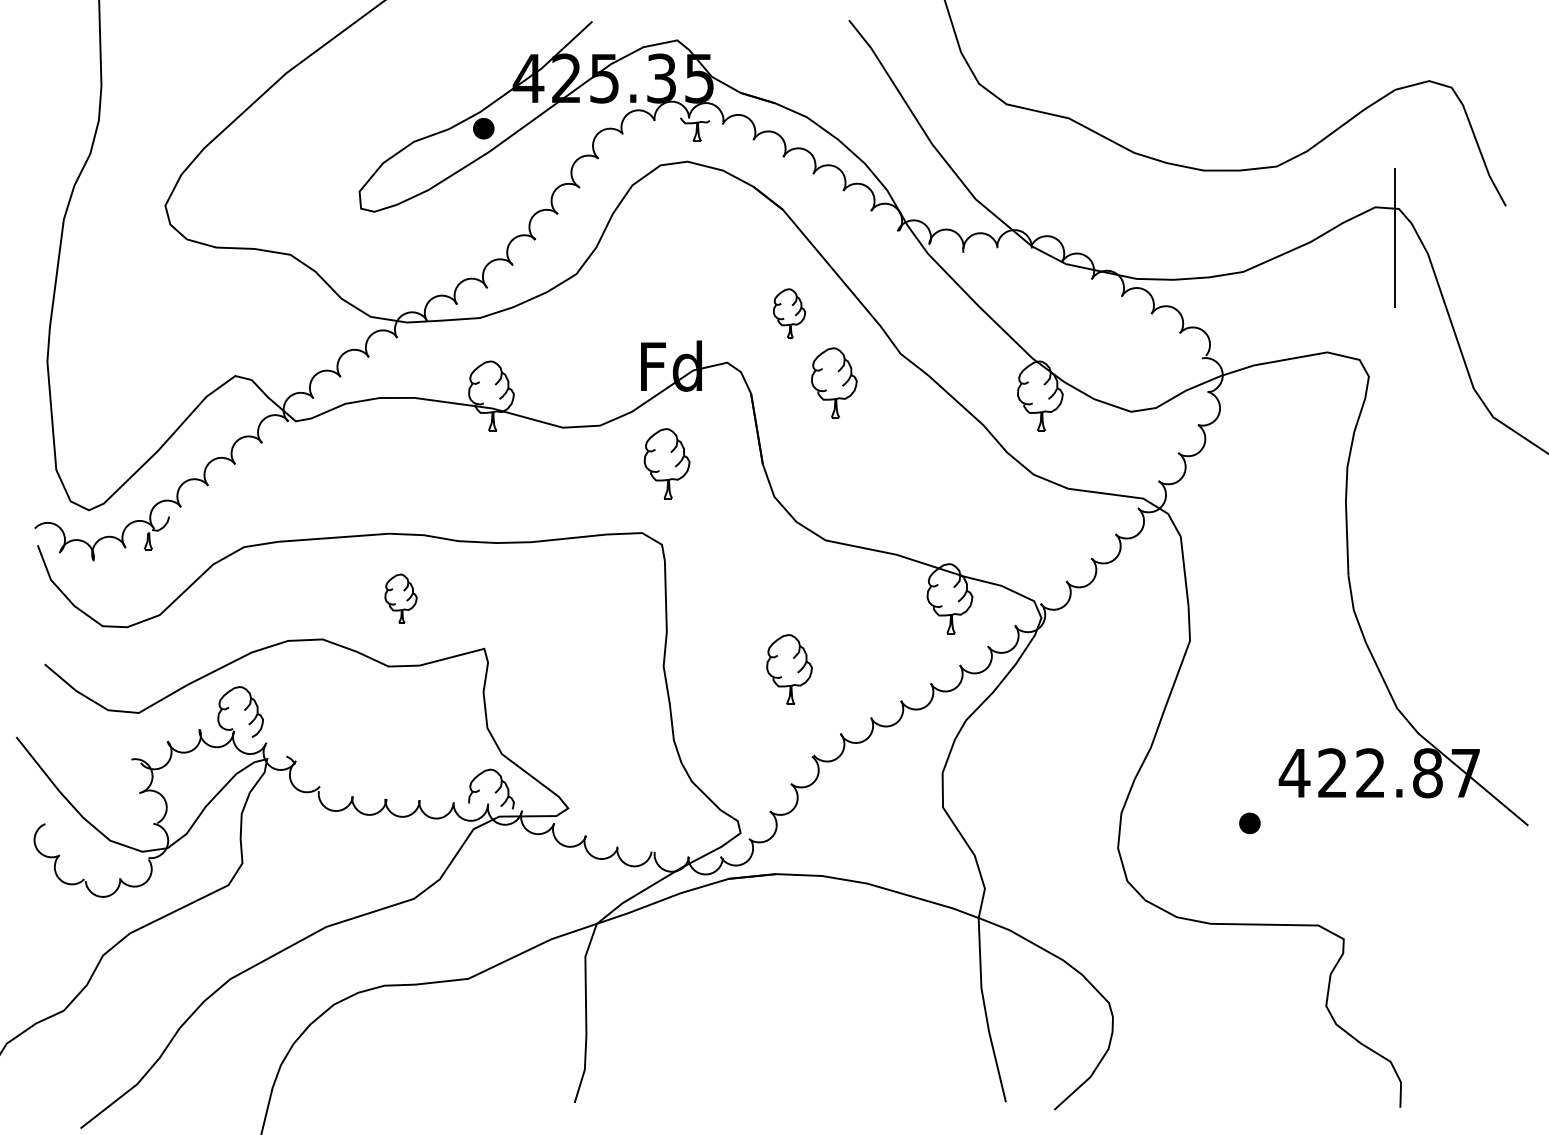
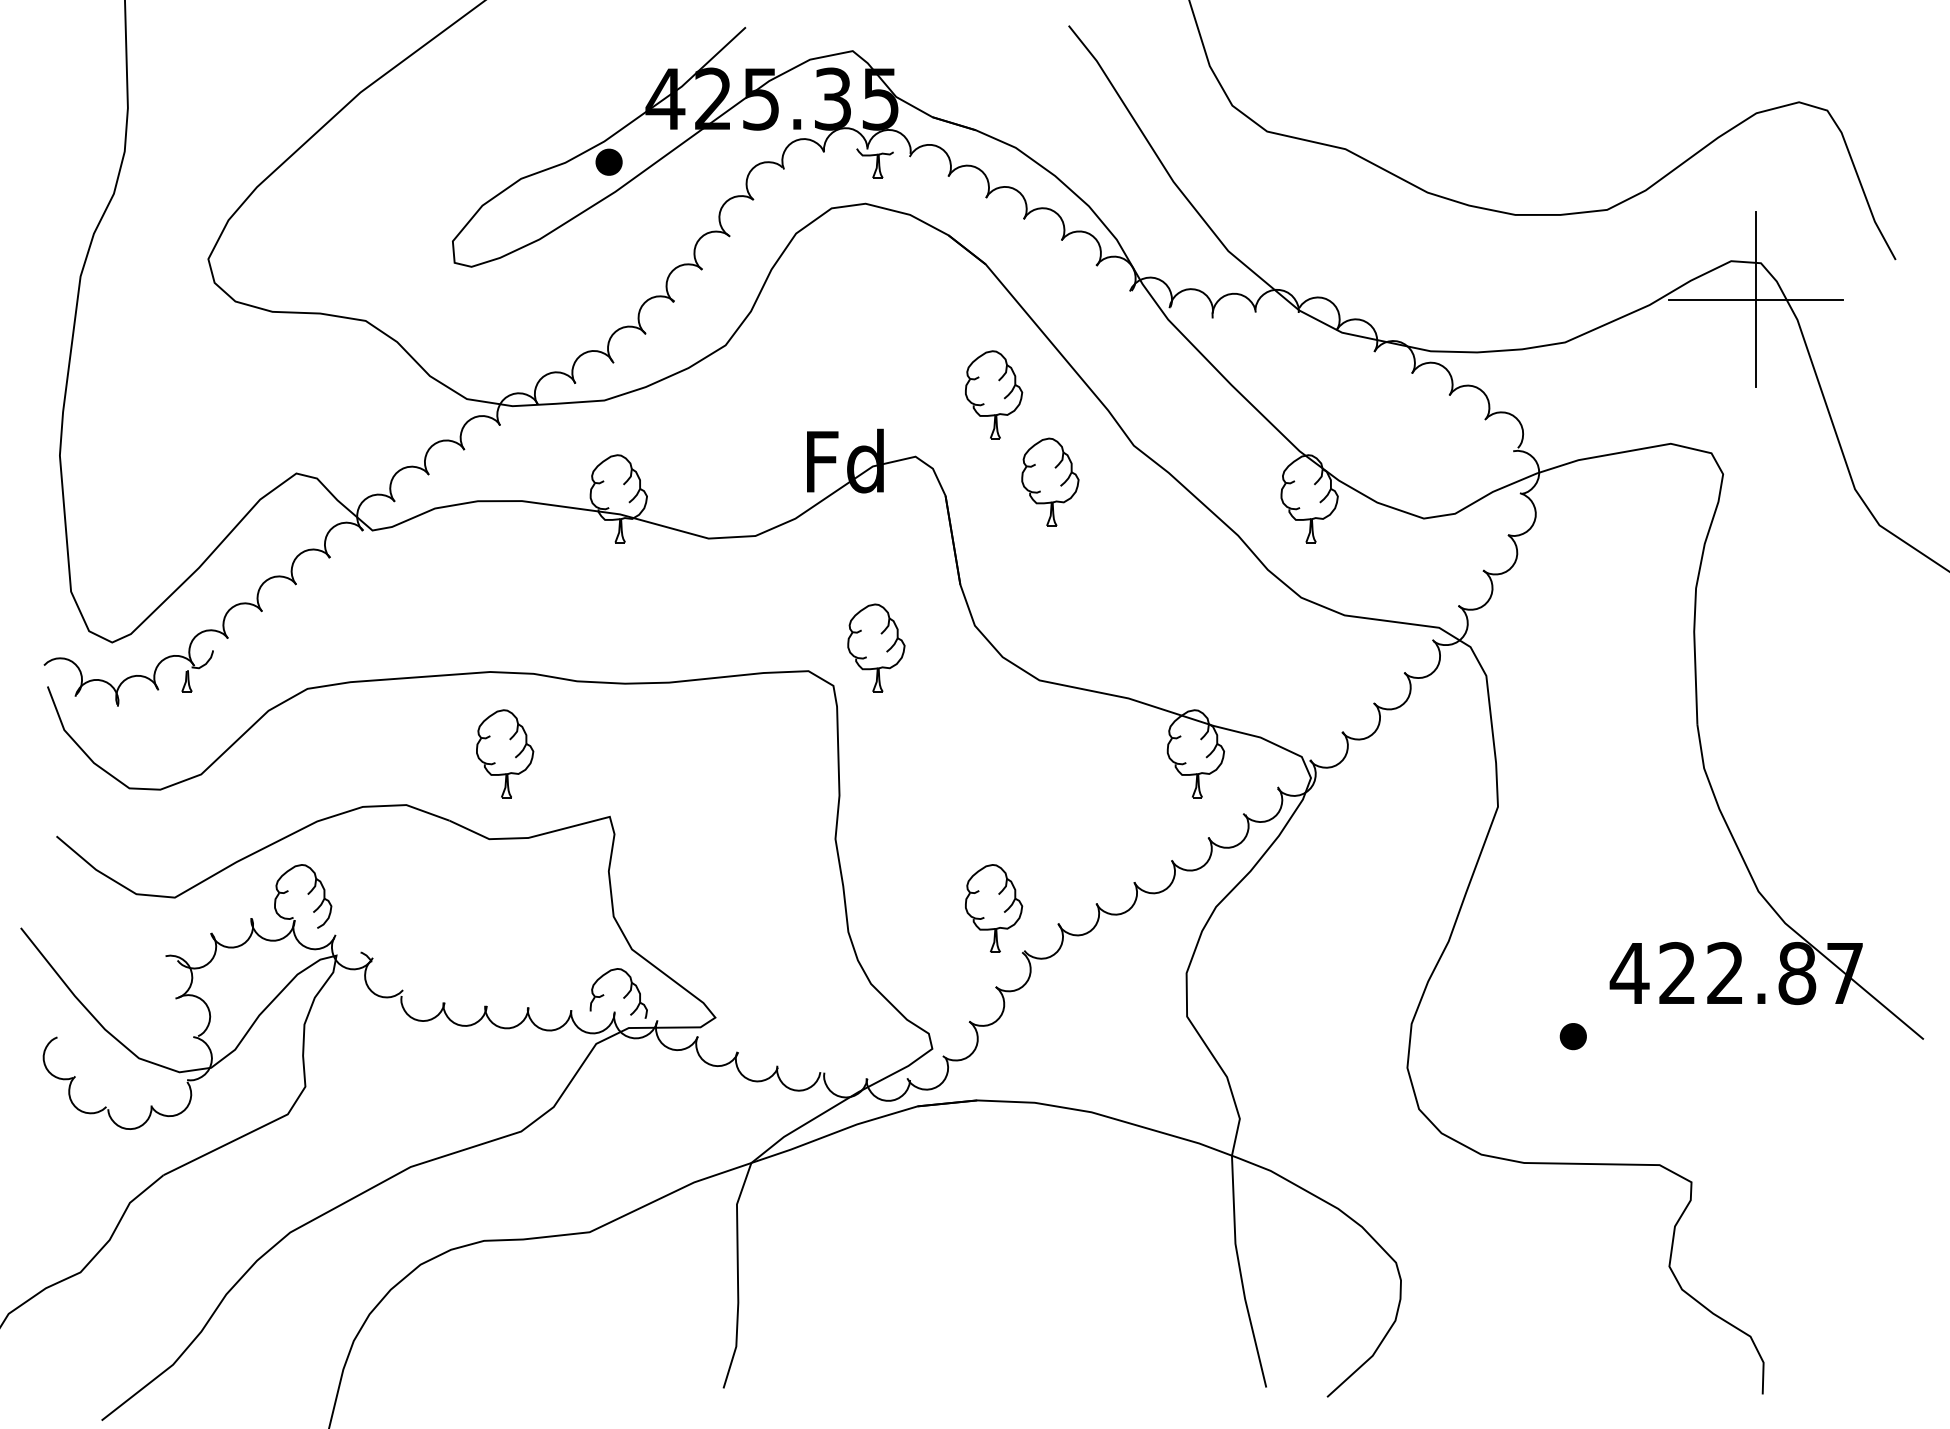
line: (1394, 237) -> (1755, 299), added
part: (789, 313) -> (993, 394), size x1.43
part: (666, 463) -> (875, 647), moved
part: (400, 598) -> (504, 753), size x1.43
part: (789, 669) -> (993, 908), moved

